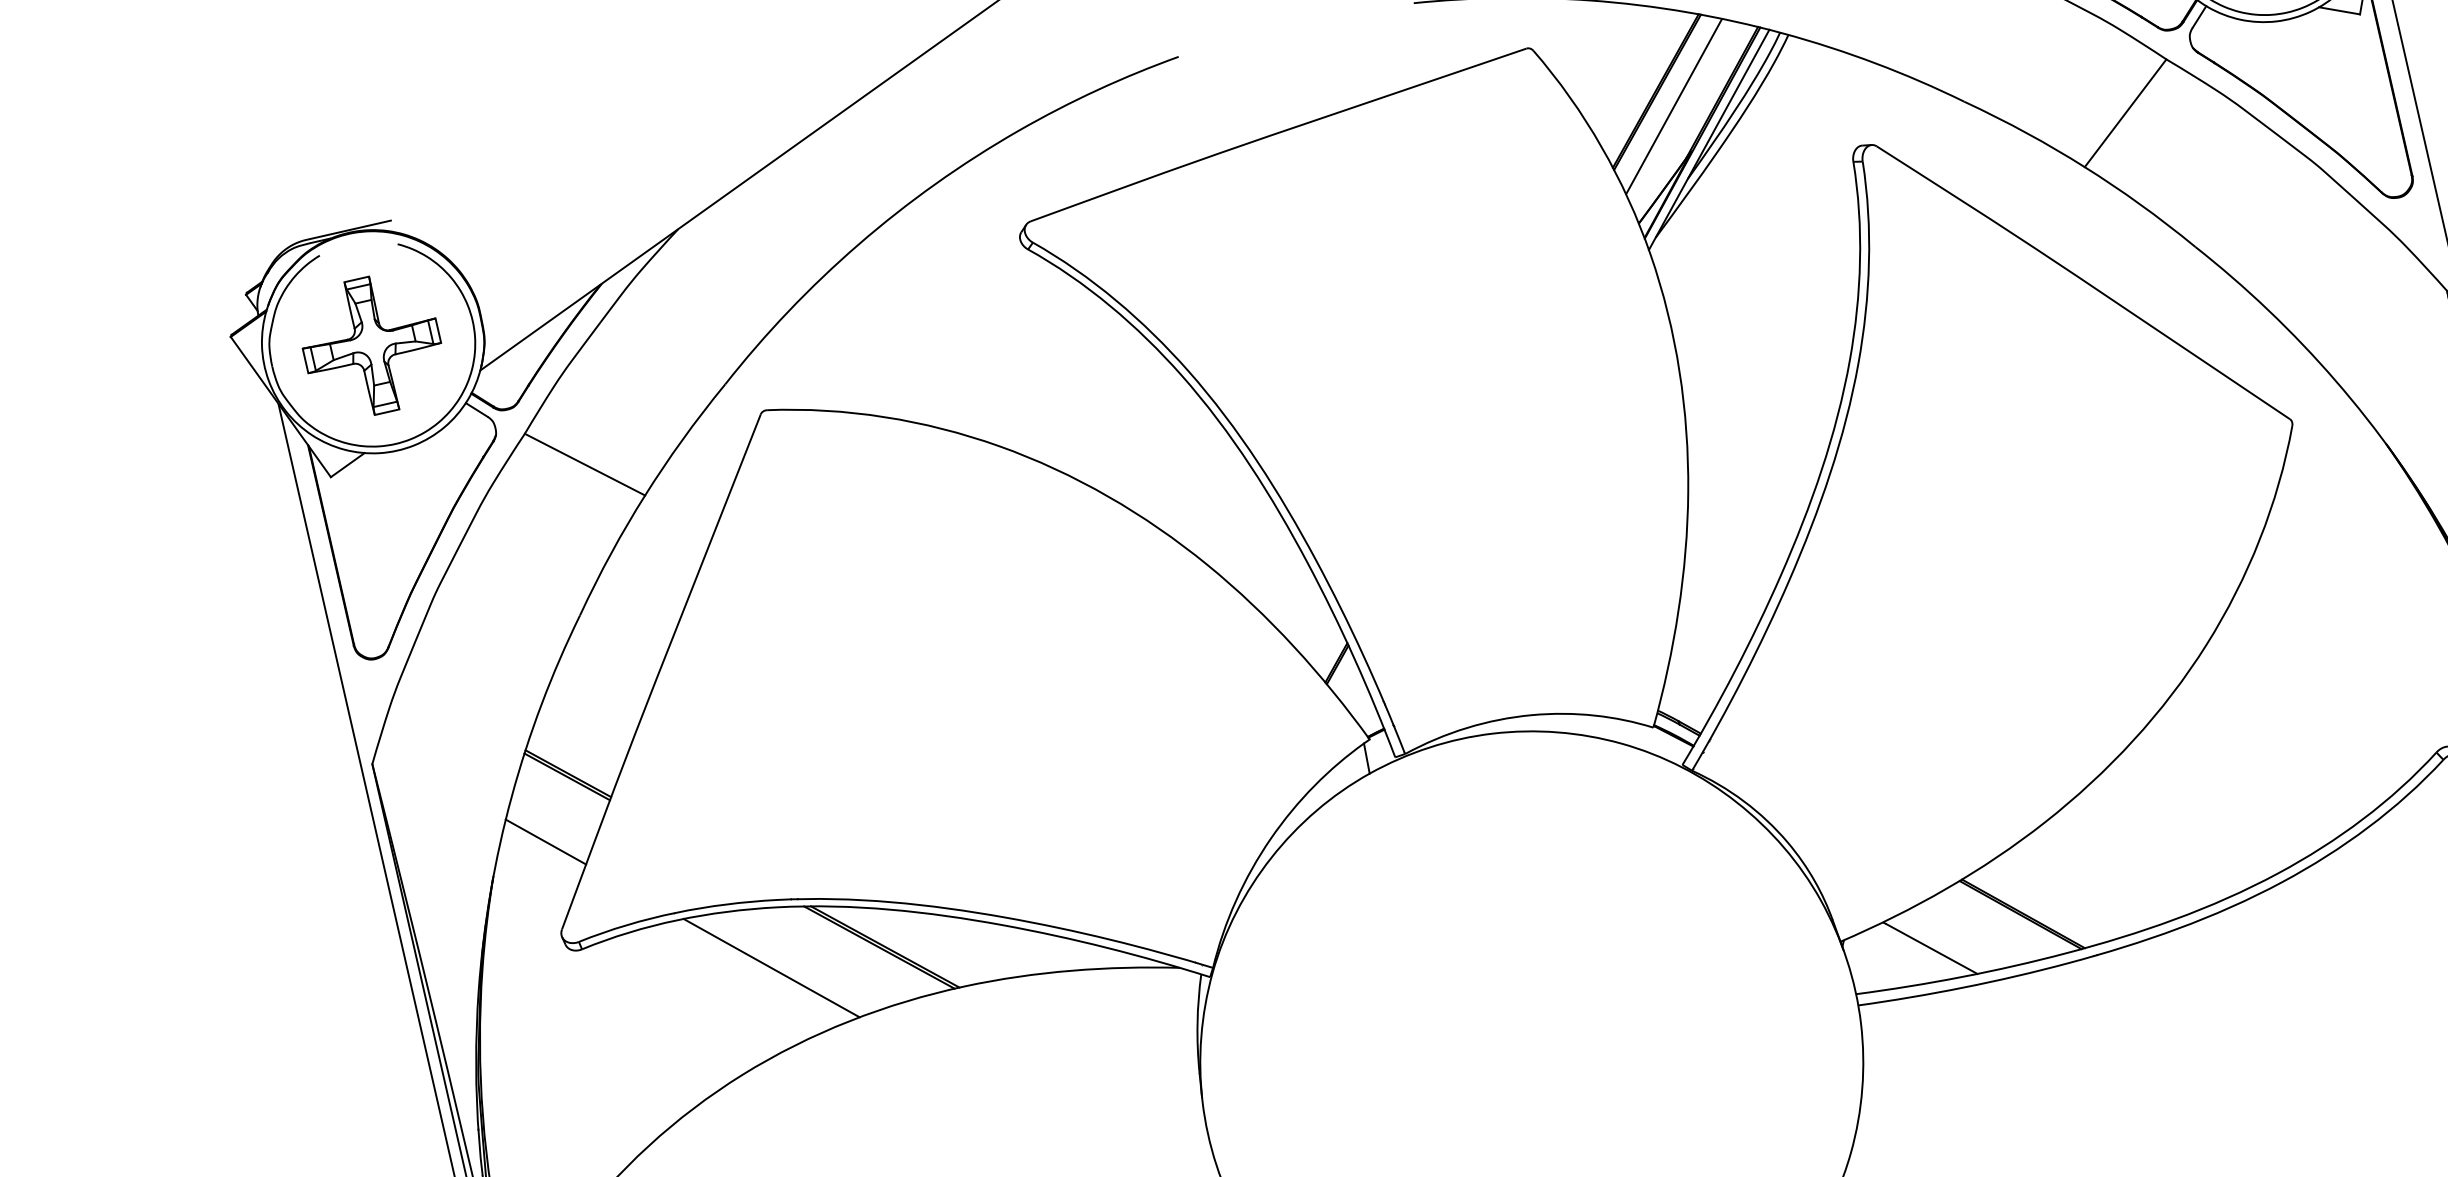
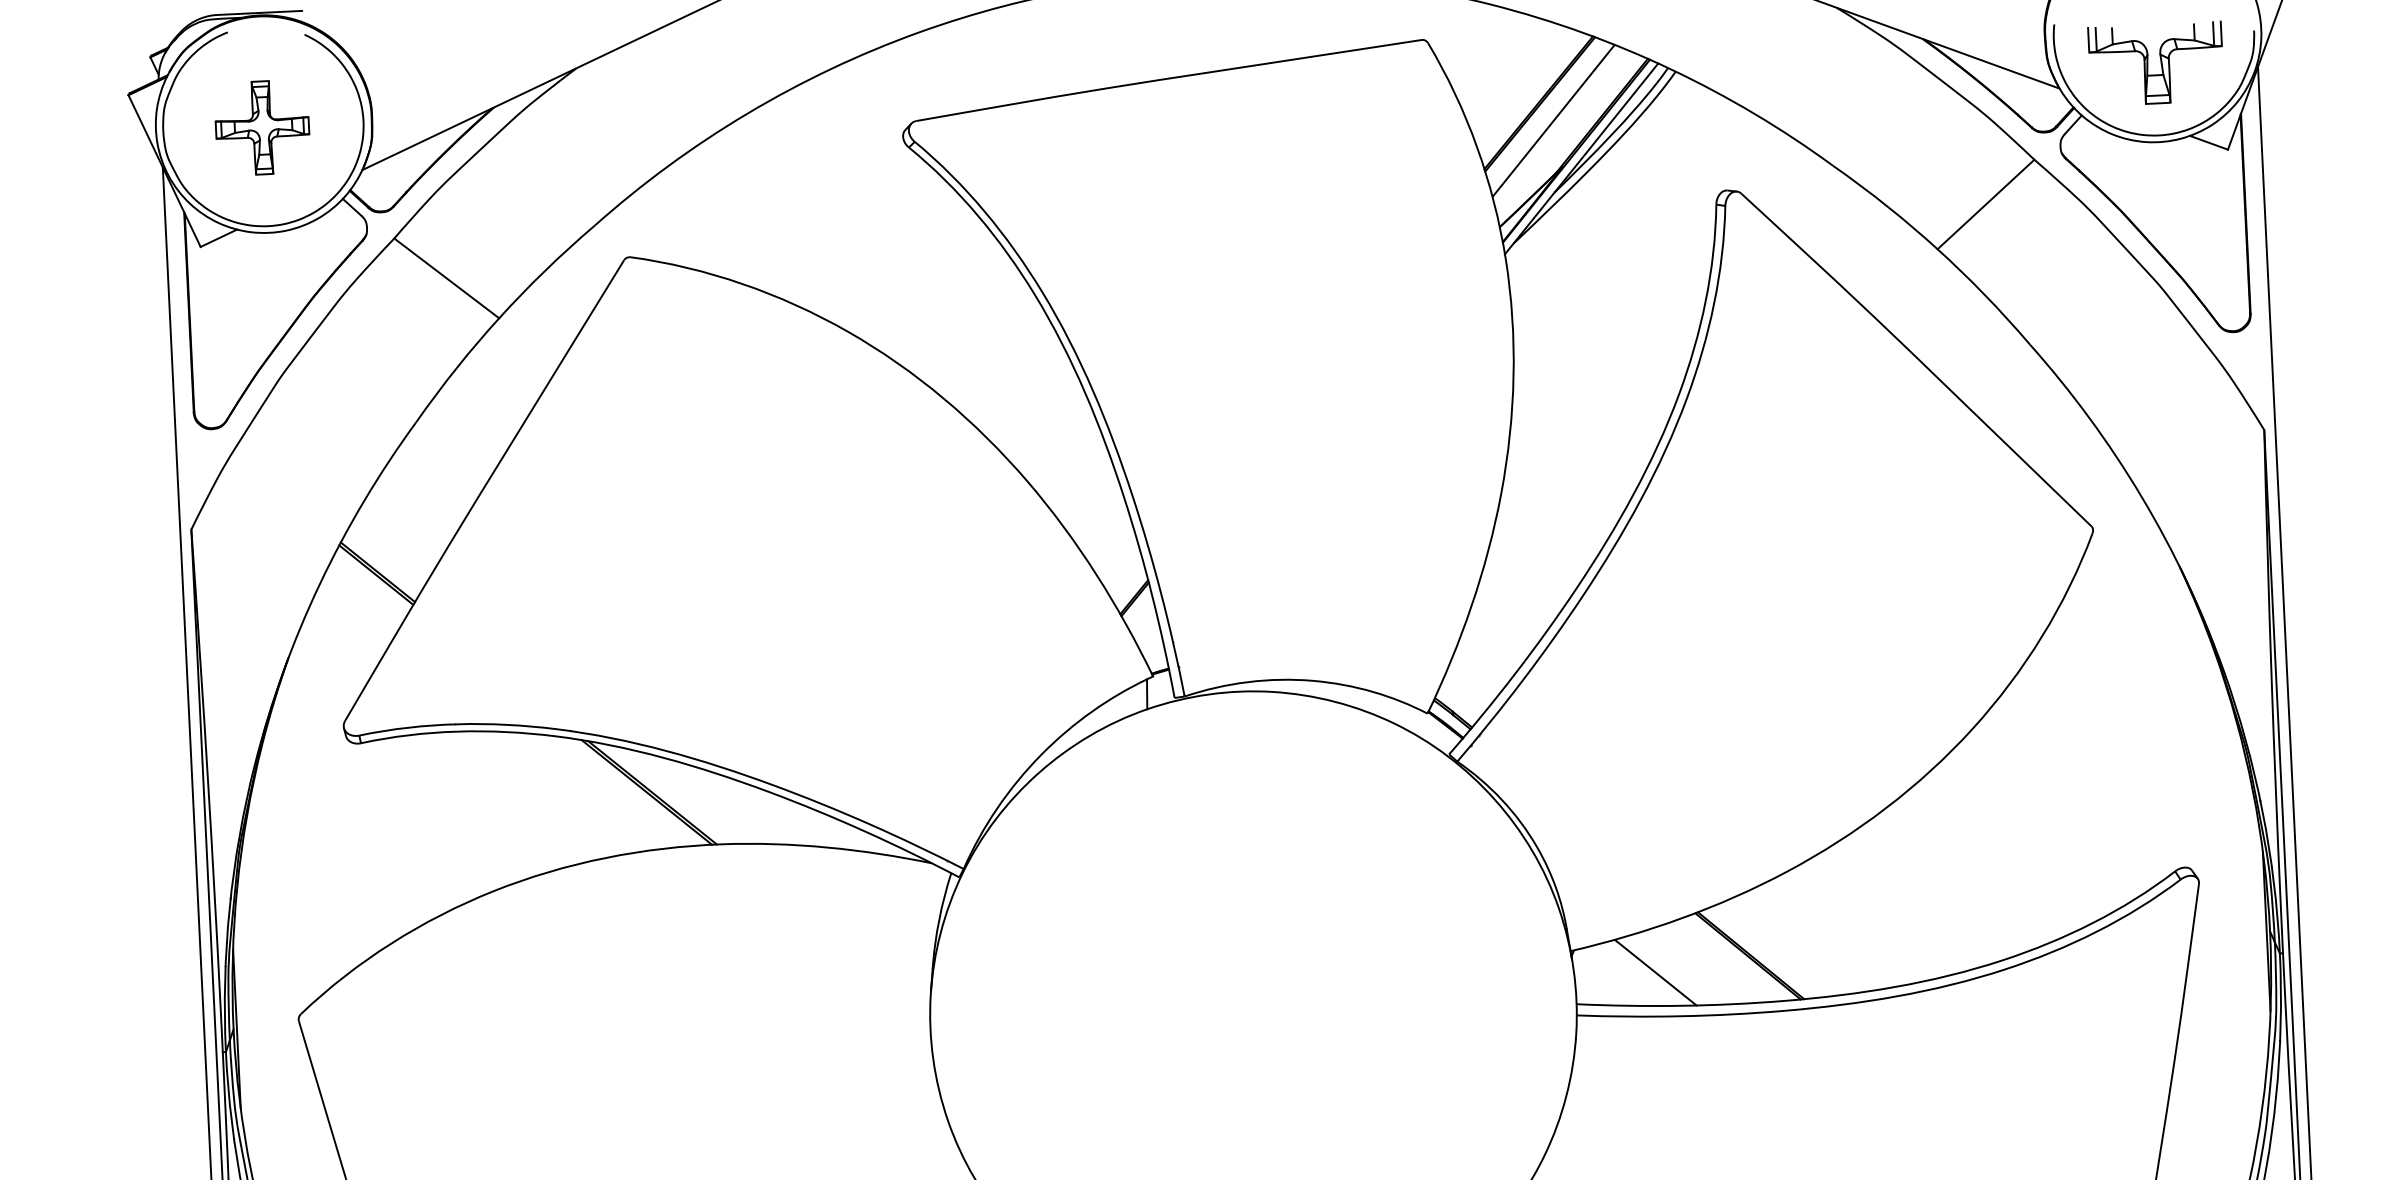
part: (371, 345) -> (262, 127), size x0.7
line: (545, 841) -> (344, 633), removed
line: (771, 967) -> (539, 793), removed

